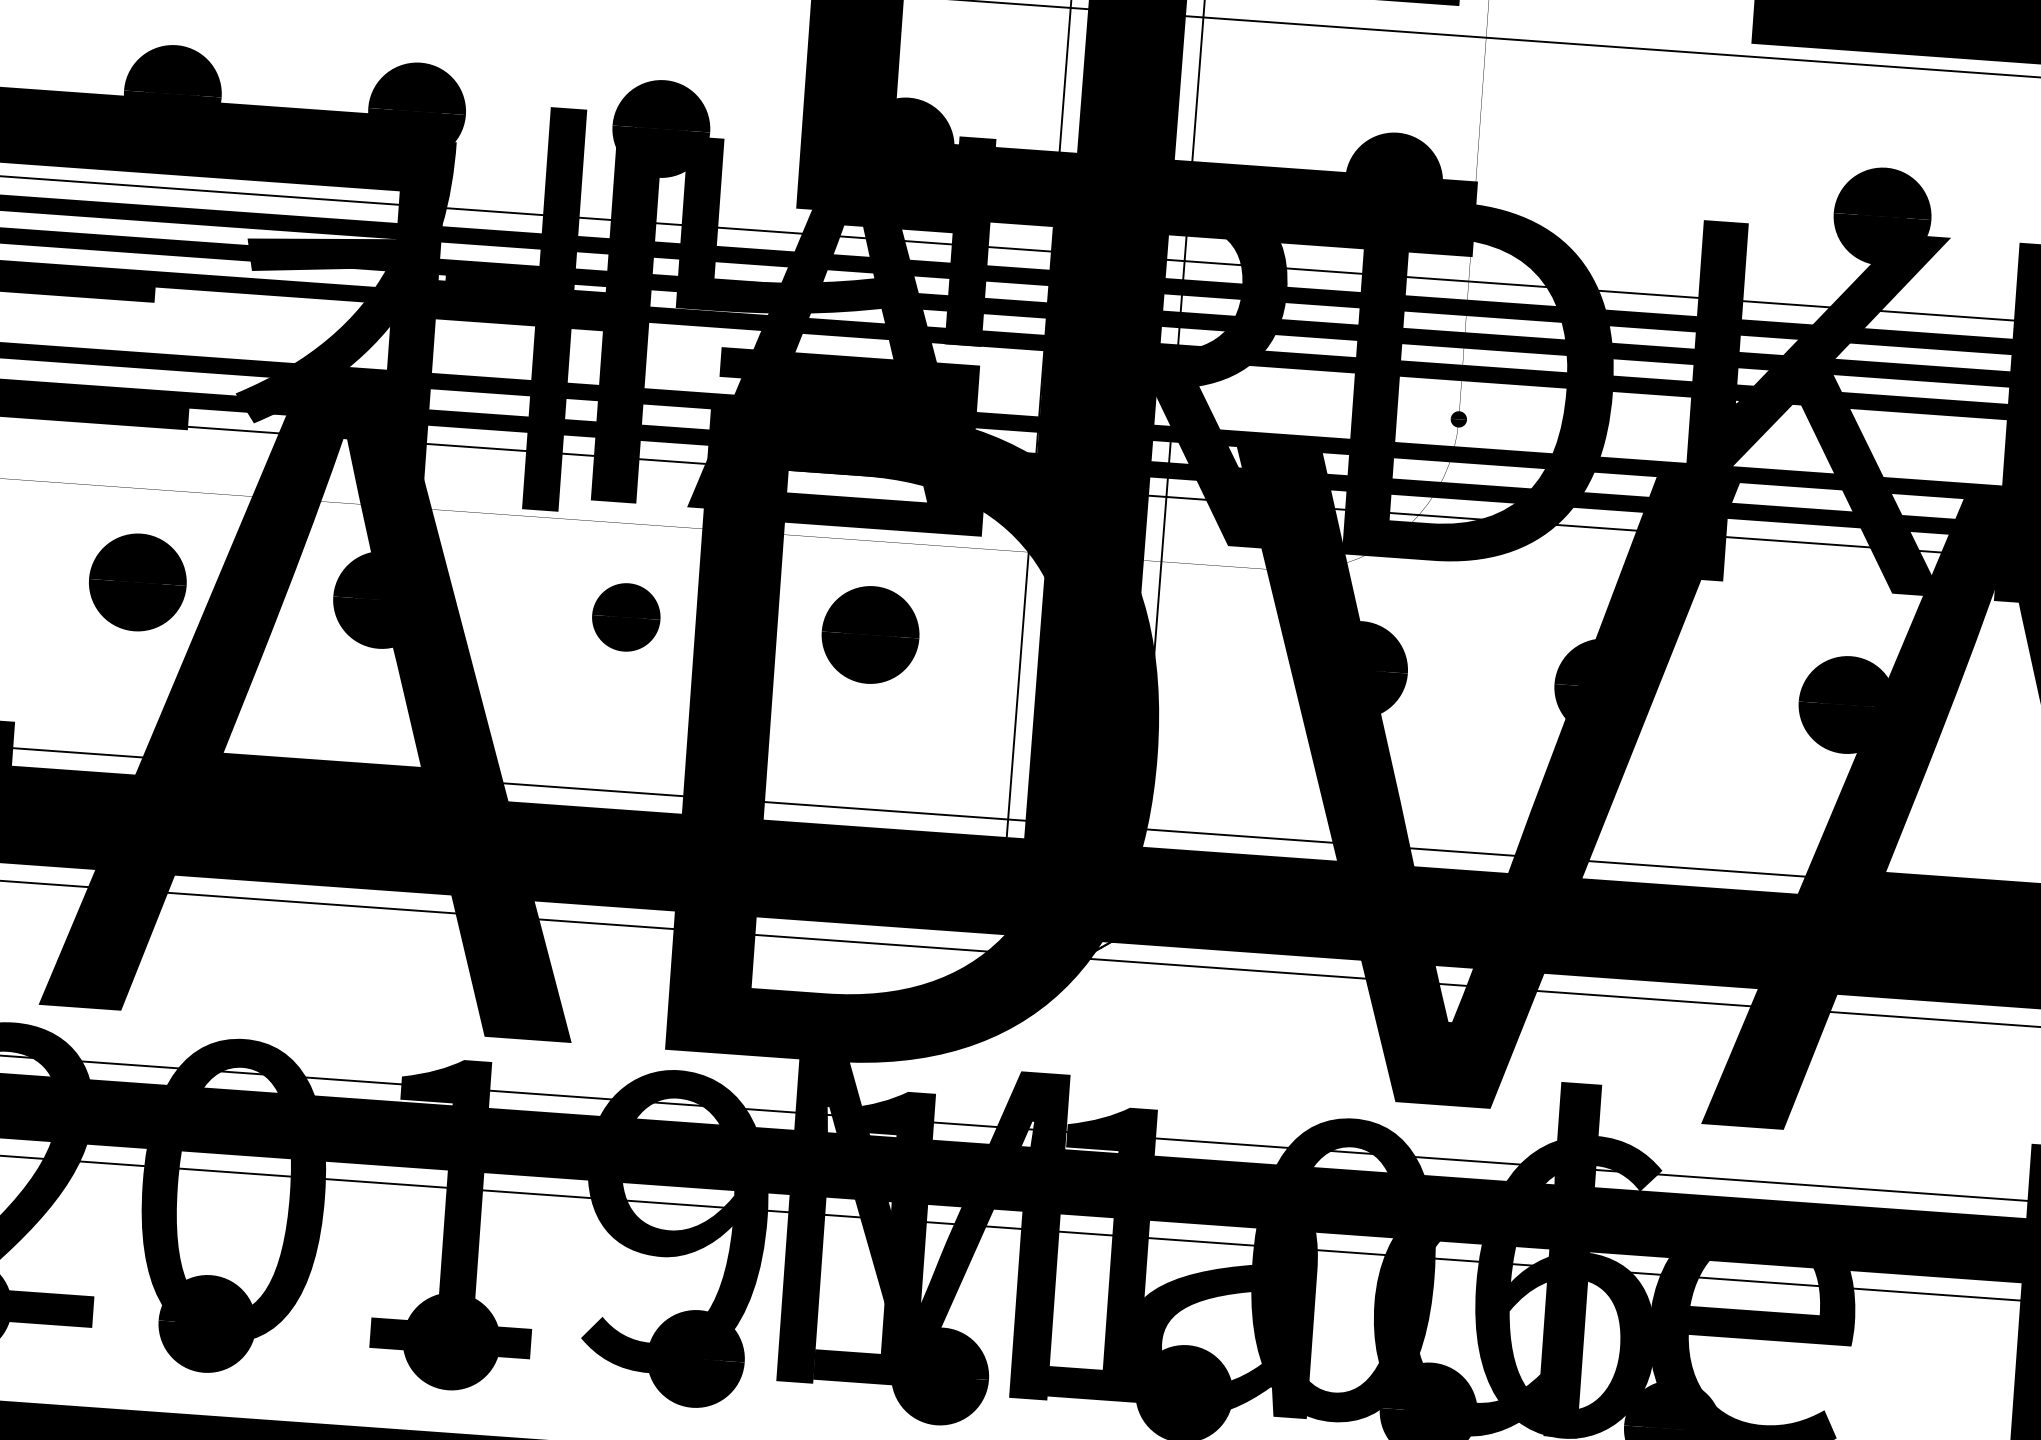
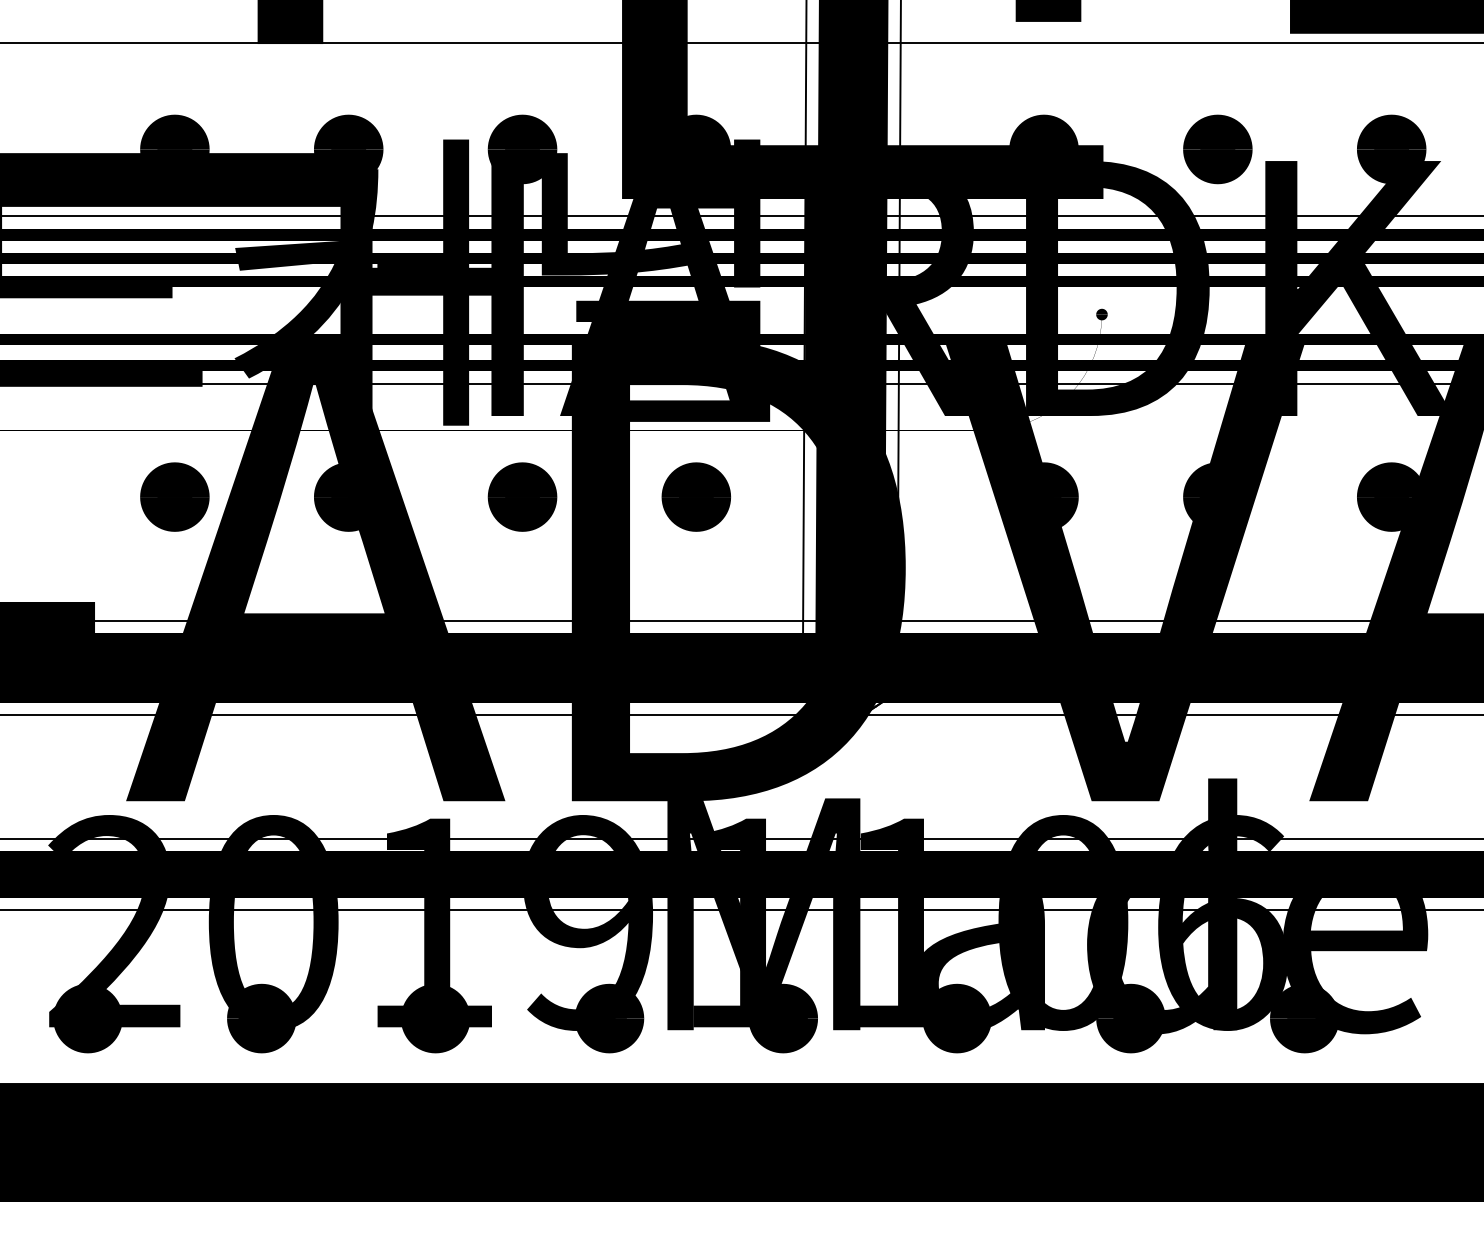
part: (1637, 199) -> (1217, 149), added
part: (626, 616) -> (522, 496), size x1.43

